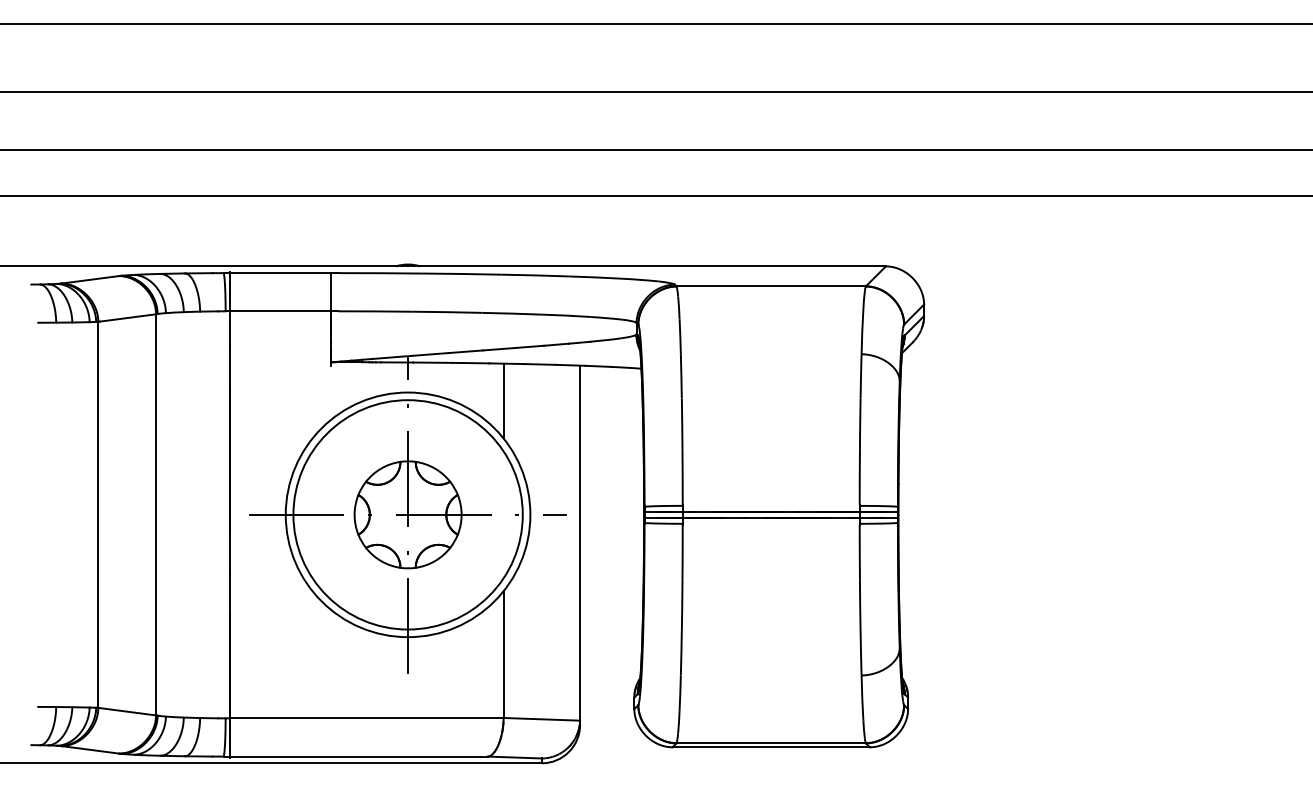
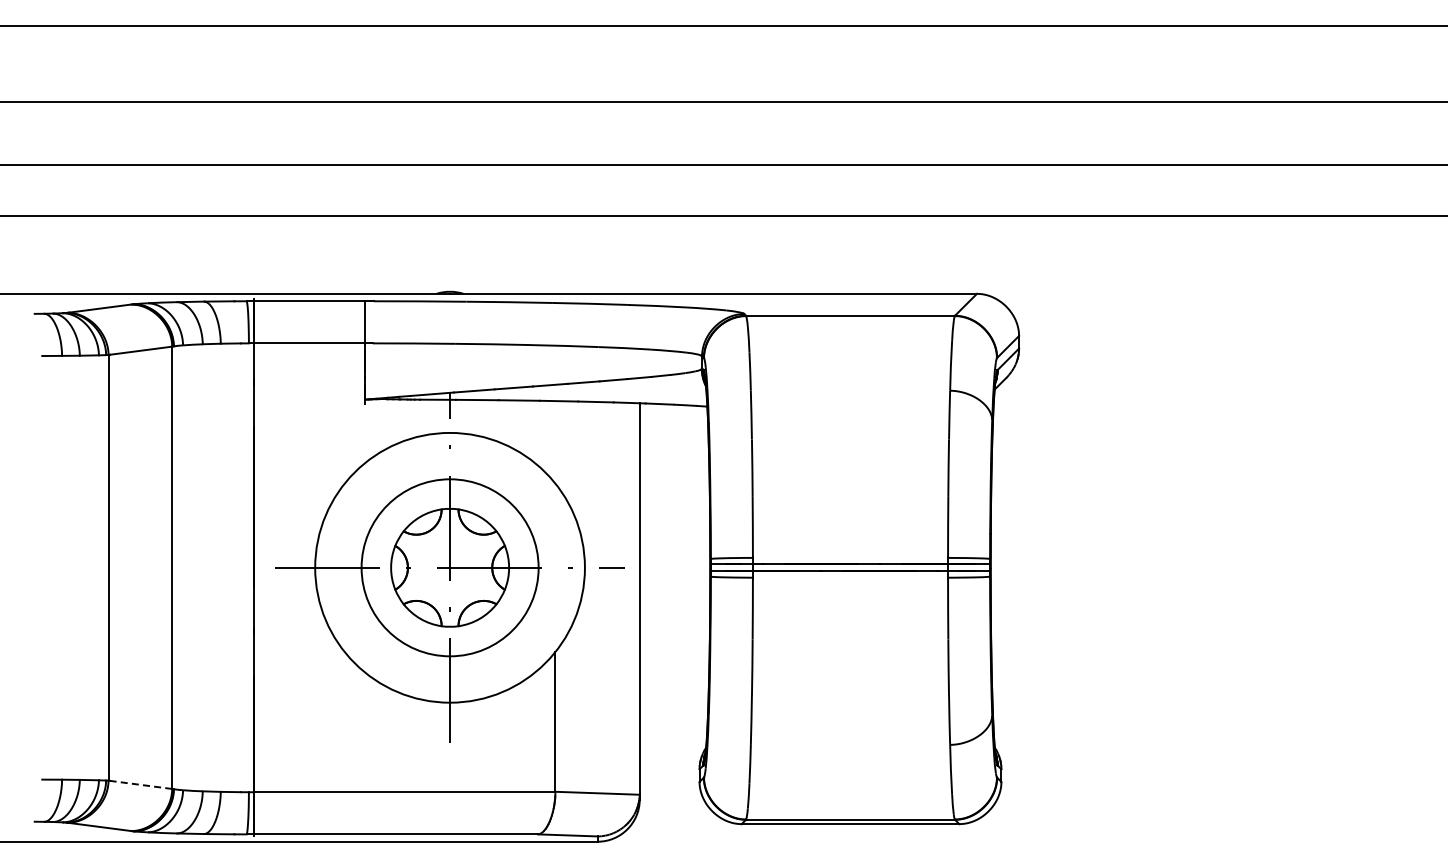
line: (503, 401) -> (555, 442), removed
circle: (407, 514) -> (449, 567), size x0.7
line: (127, 711) -> (140, 784), solid -> dashed

